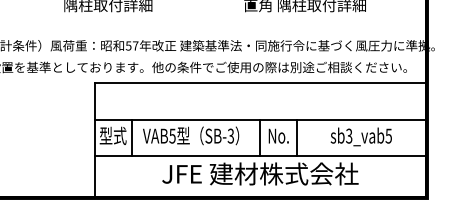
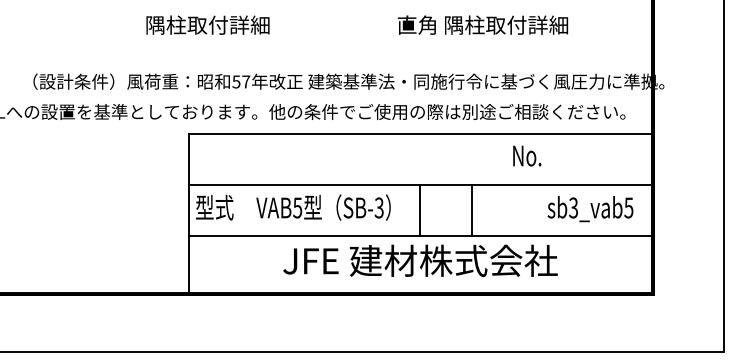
text: (279, 135) -> (527, 155), moved
line: (131, 137) -> (240, 210), removed
text: (361, 137) -> (590, 209), moved

